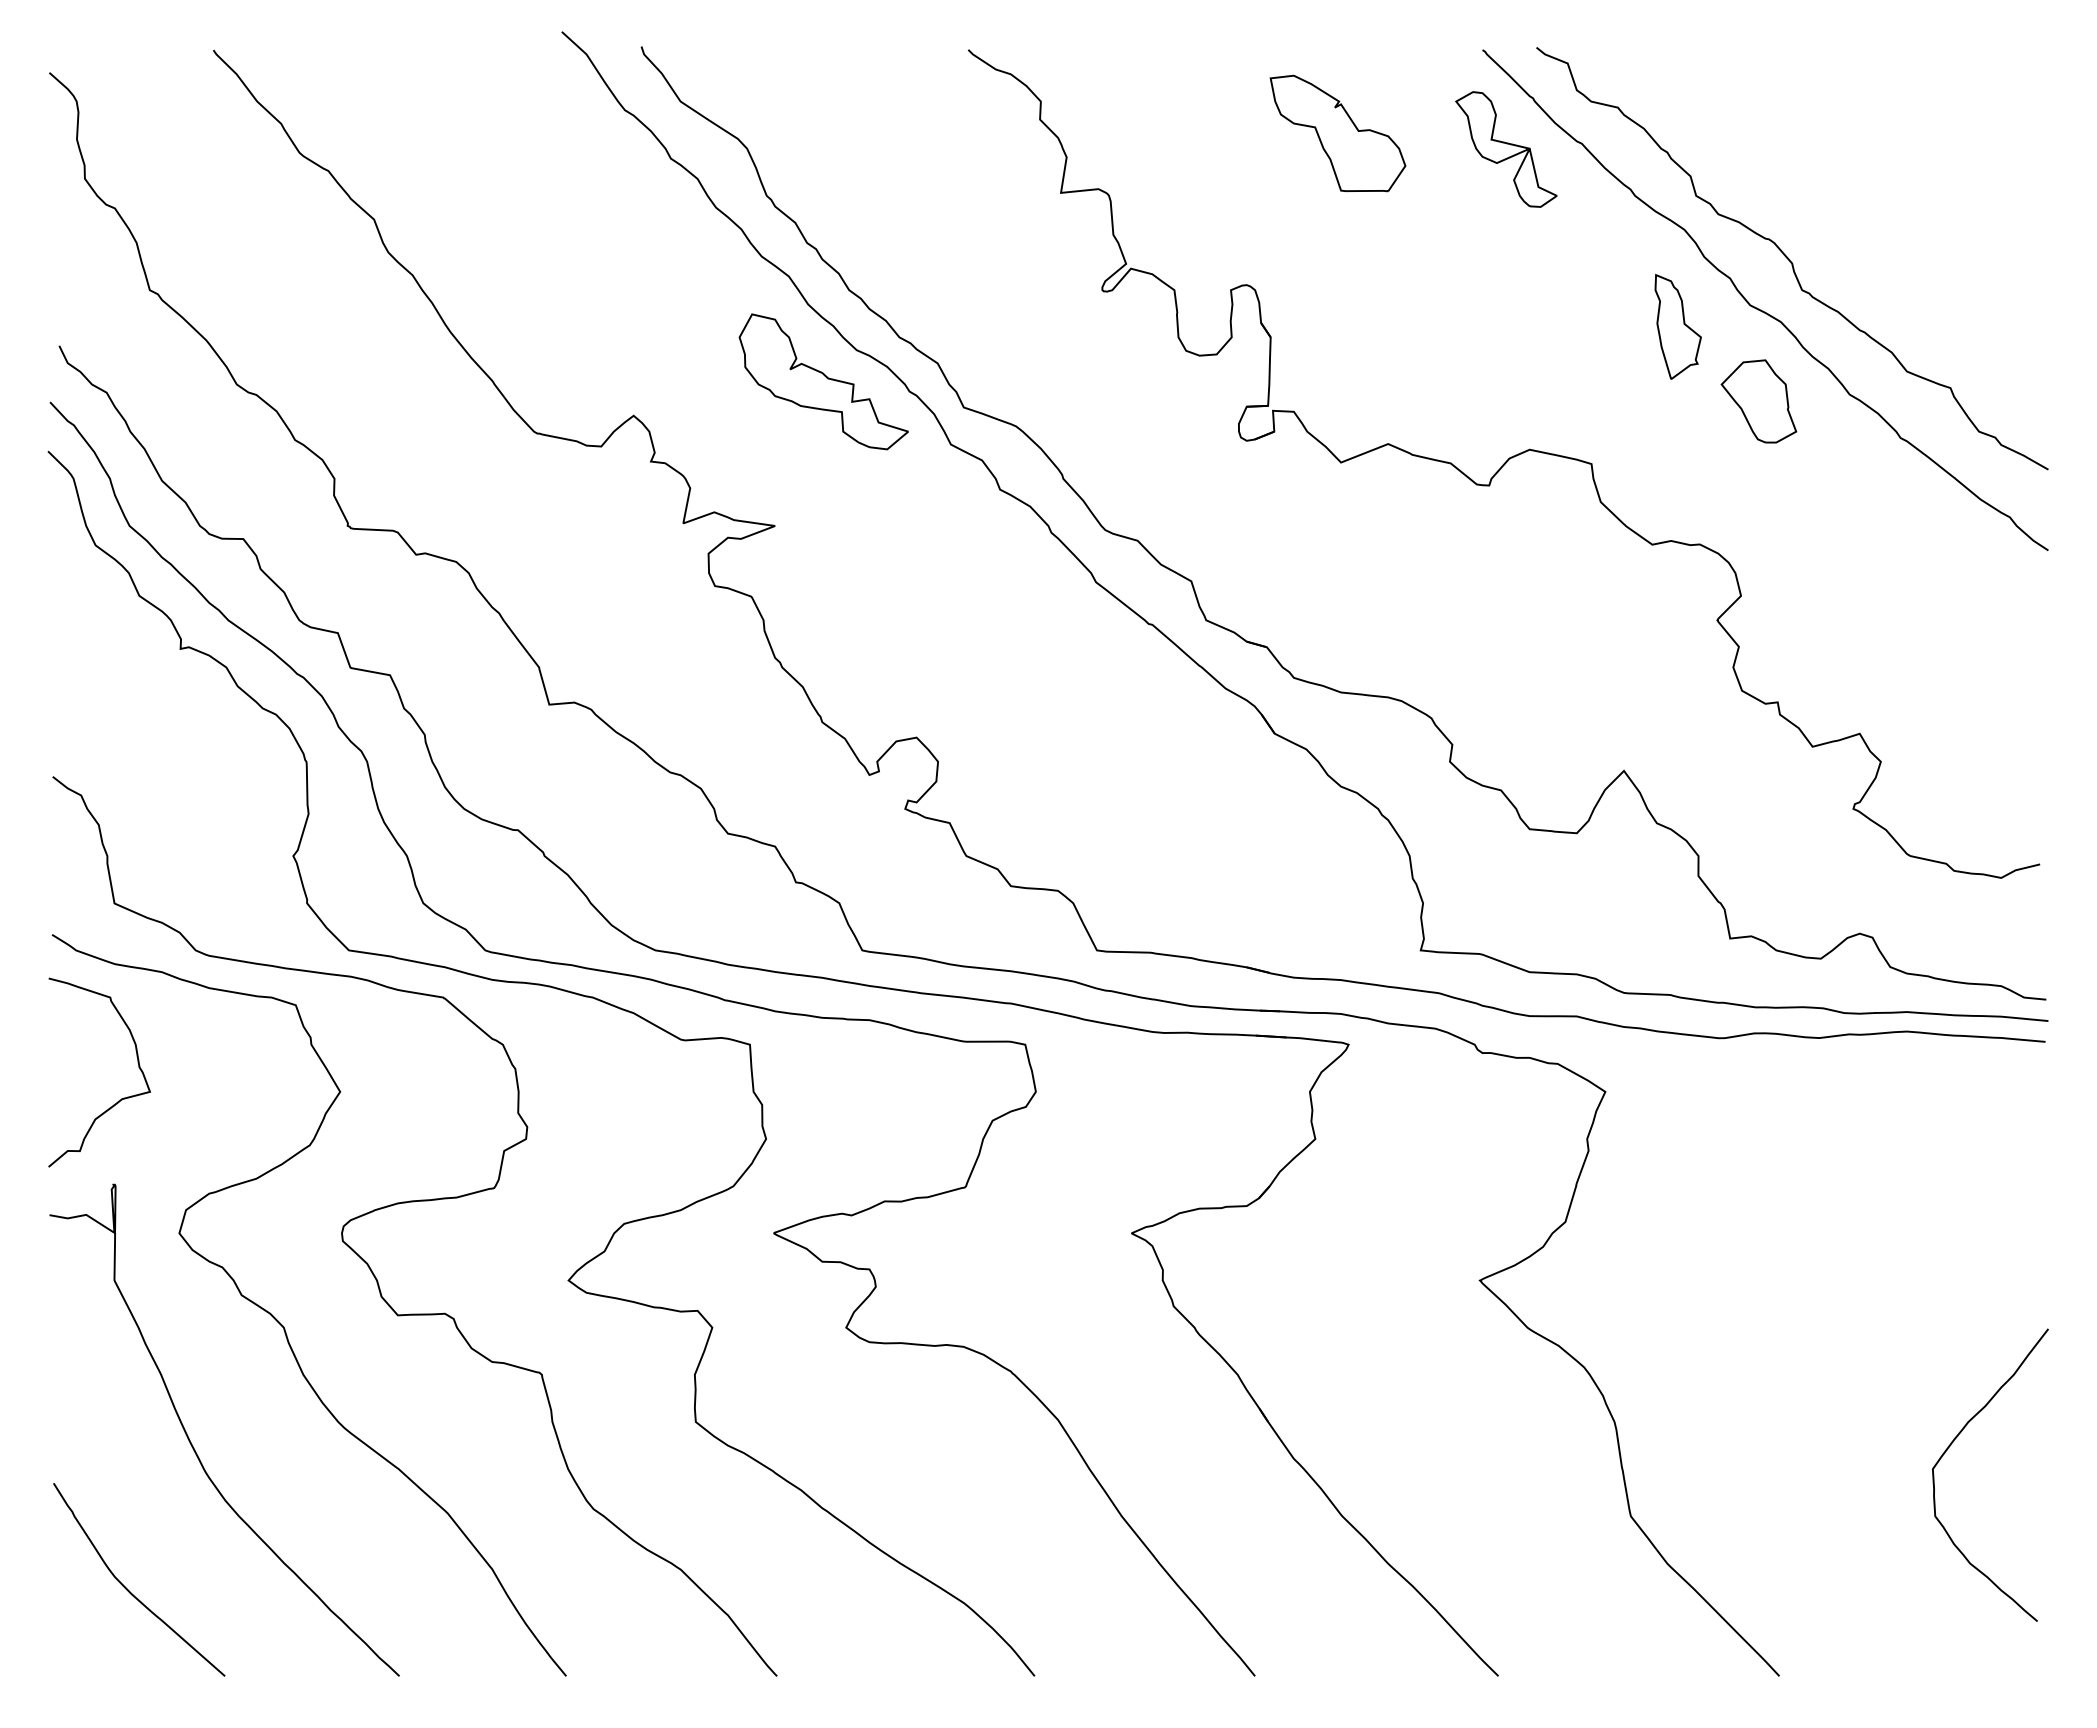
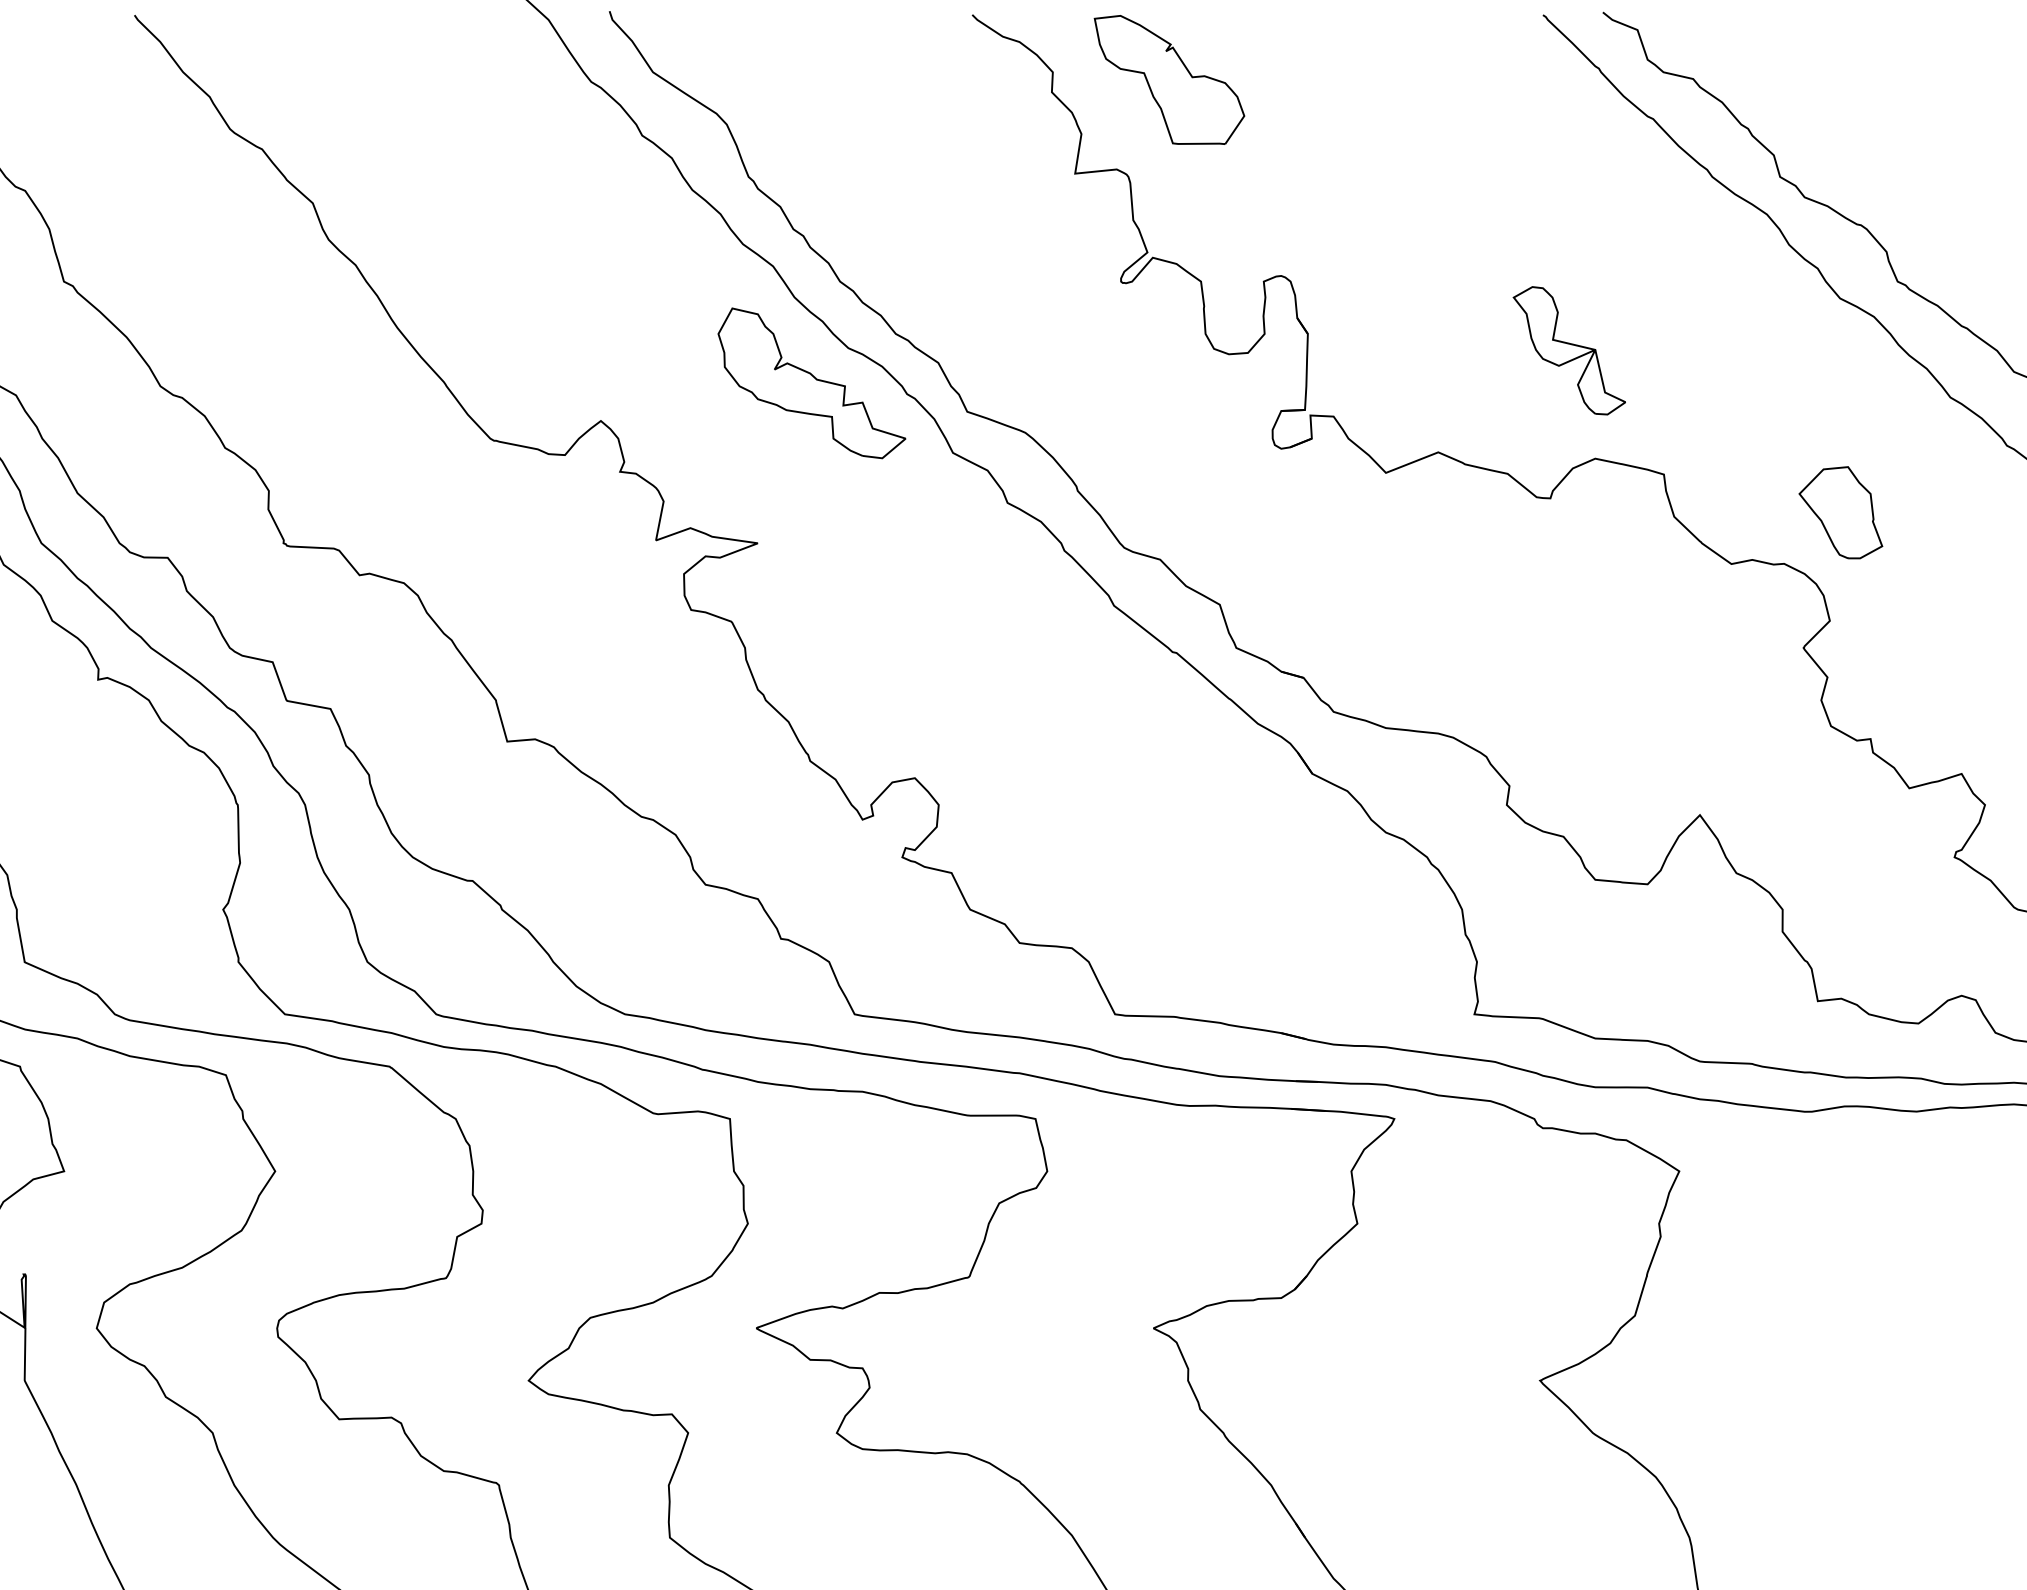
part: (1337, 133) -> (1168, 79), moved
part: (1506, 149) -> (1569, 350), moved
part: (1677, 326) -> (1759, 321), removed
part: (1758, 401) -> (1840, 512), moved

